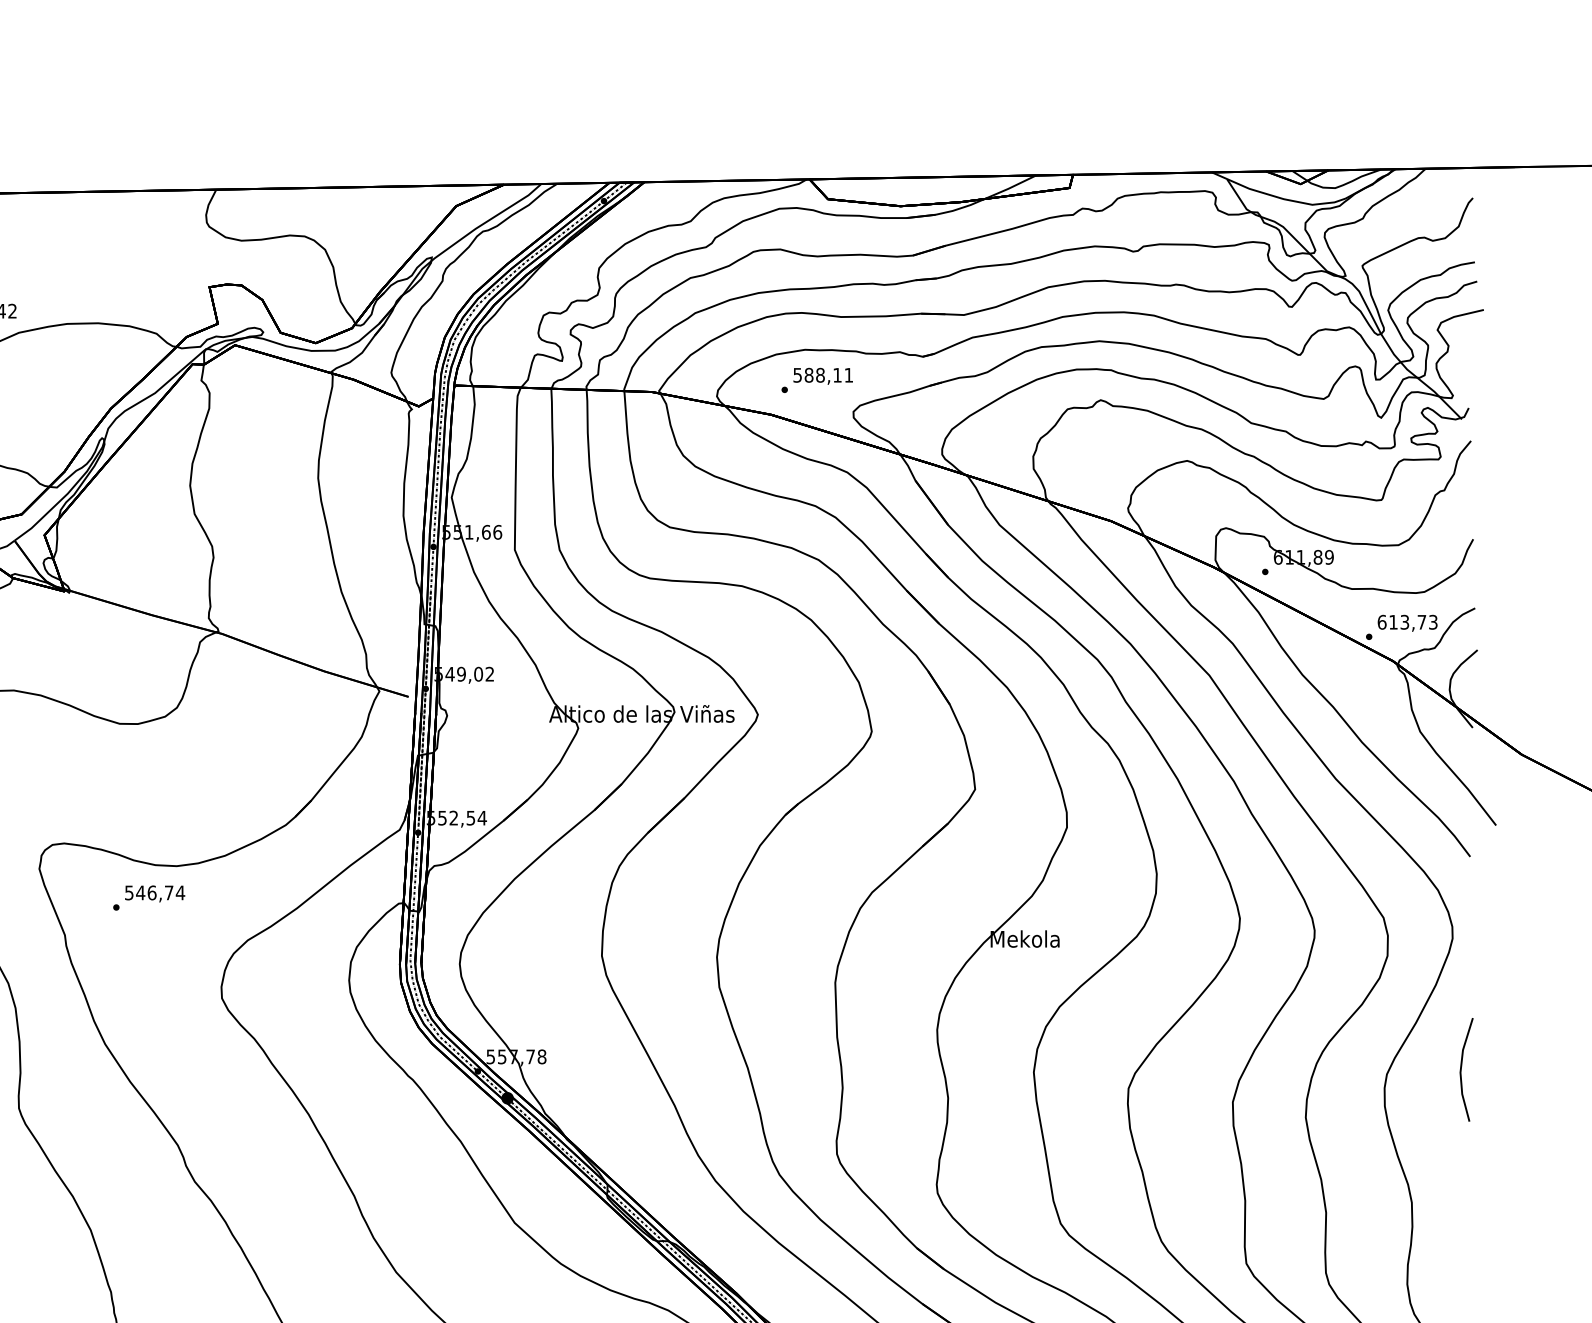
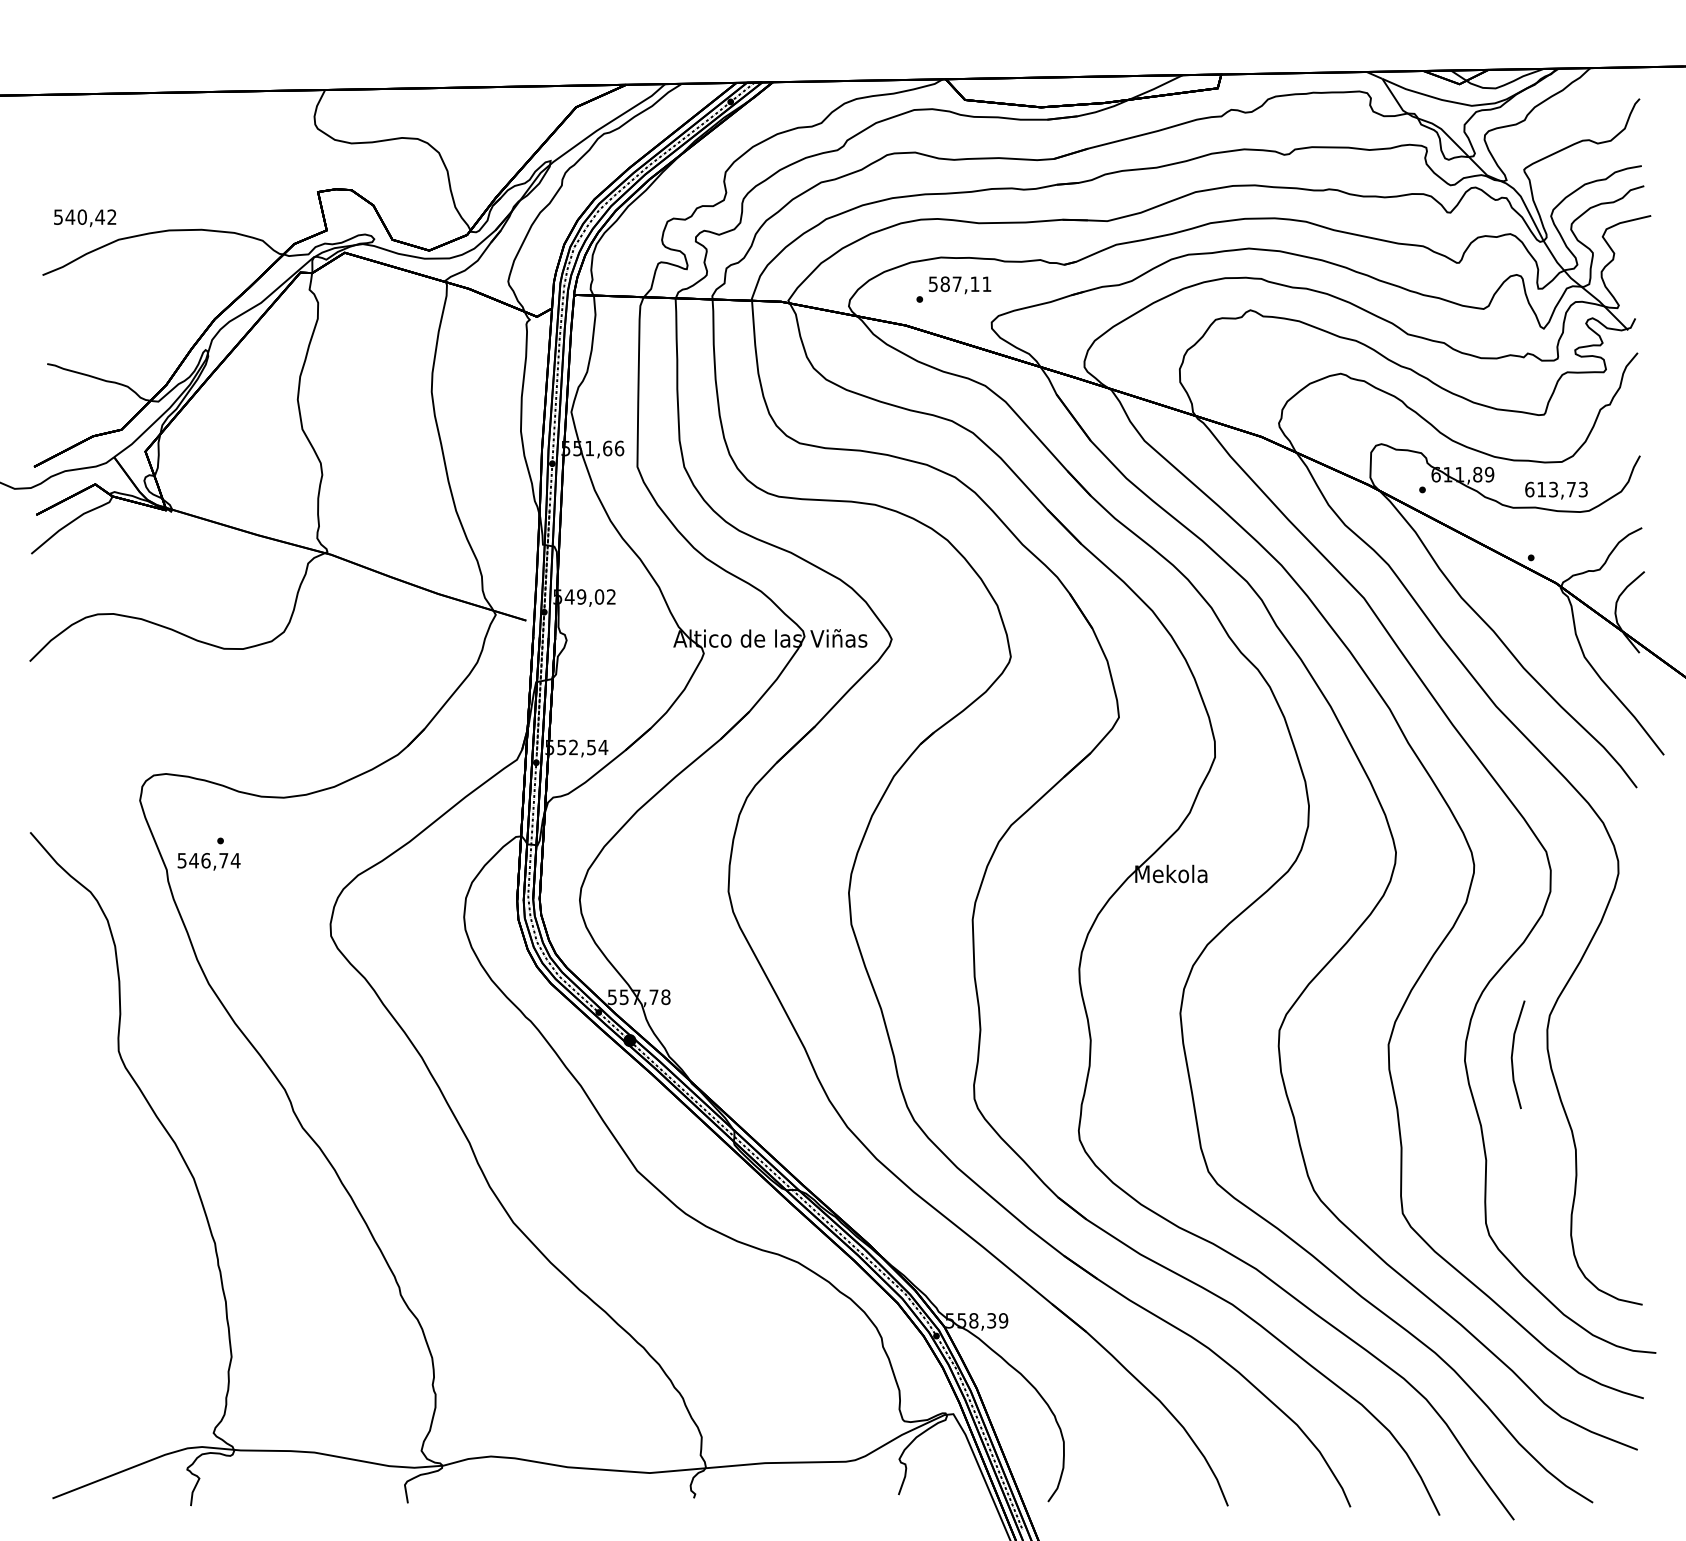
text: (819, 375) -> (956, 284), 588,11 -> 587,11
text: (1407, 623) -> (1556, 490), moved
text: (154, 893) -> (208, 861), moved
line: (1462, 1068) -> (1513, 1053), moved

